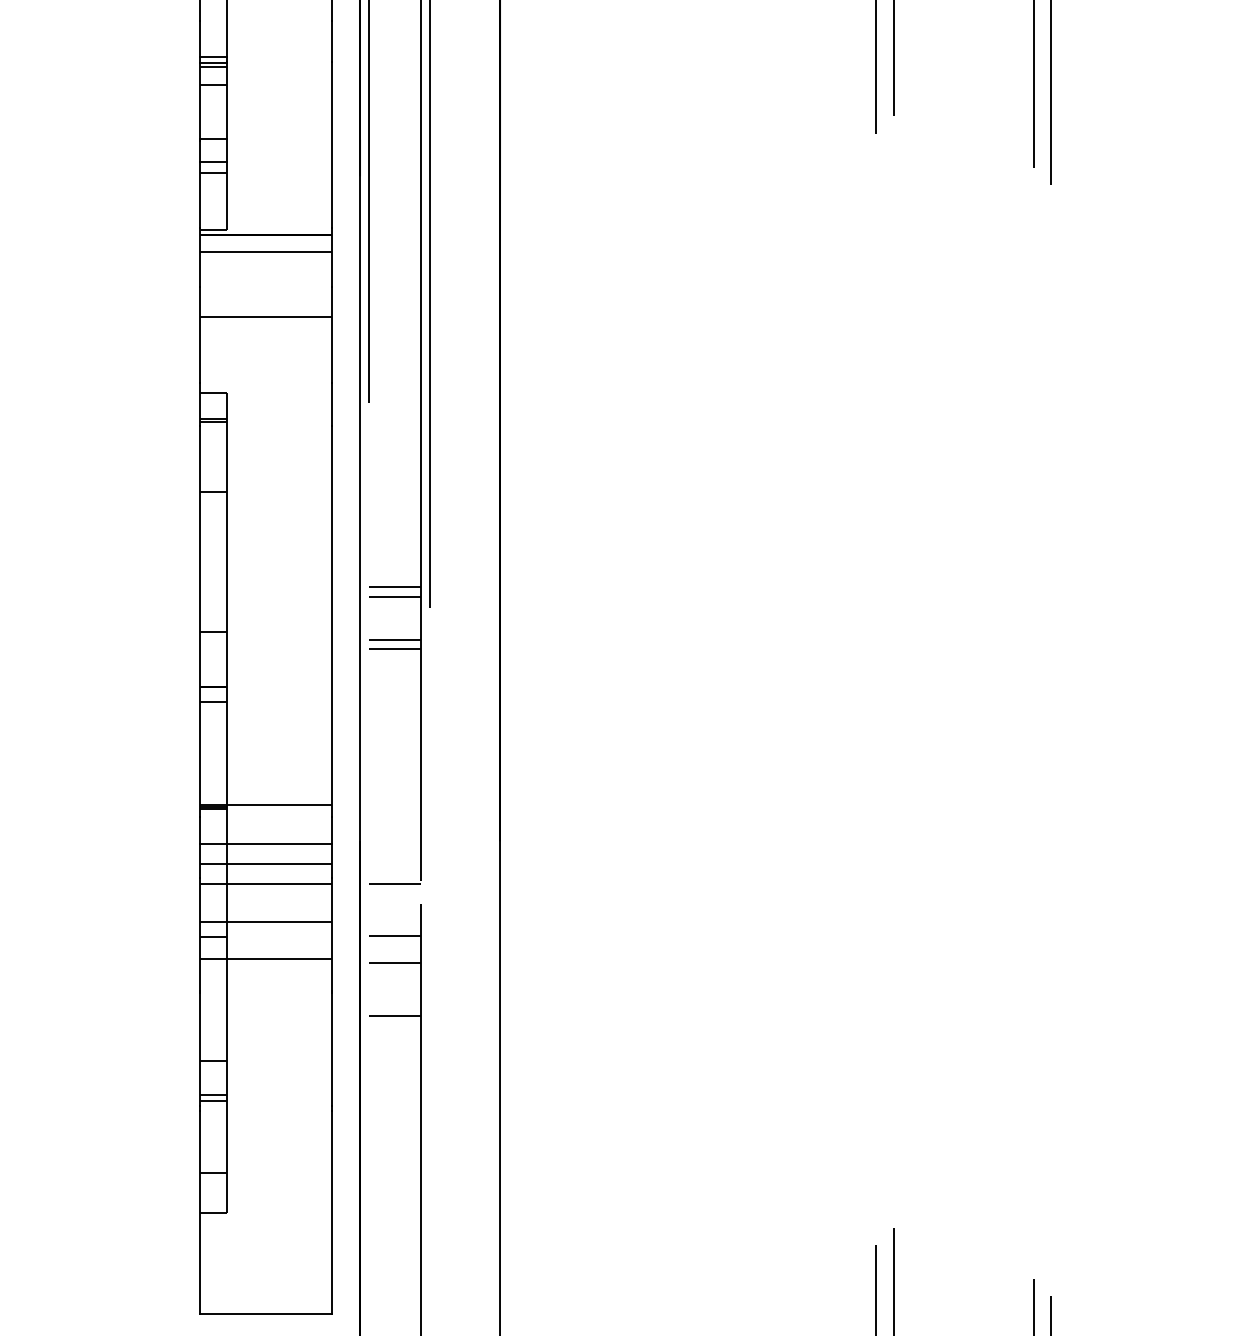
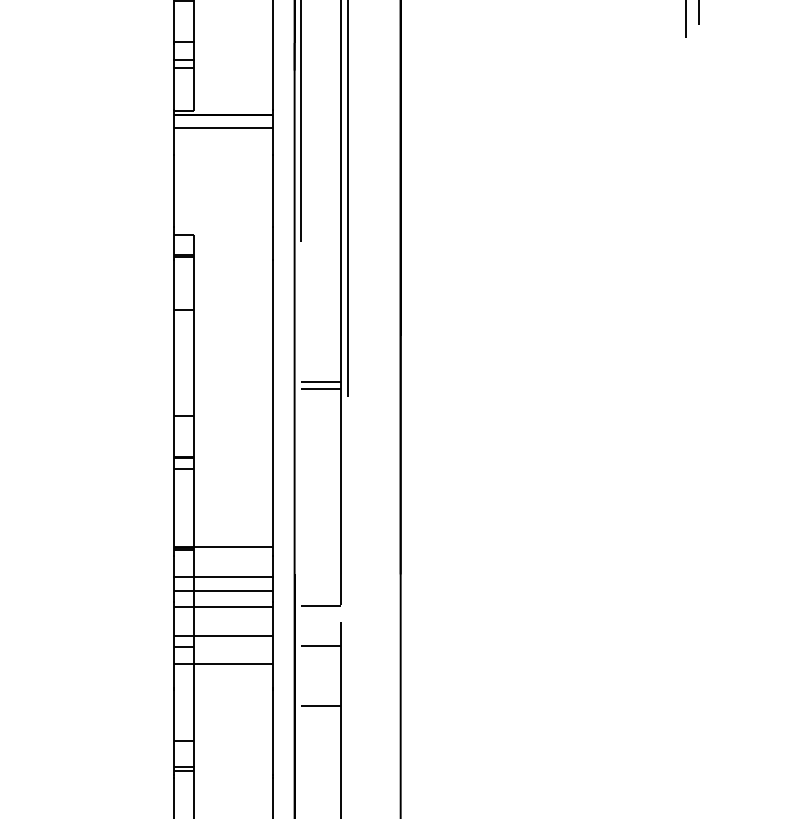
line: (265, 316) -> (223, 176), removed
line: (394, 639) -> (320, 421), removed
line: (394, 649) -> (320, 429), removed
line: (394, 963) -> (320, 666), removed

